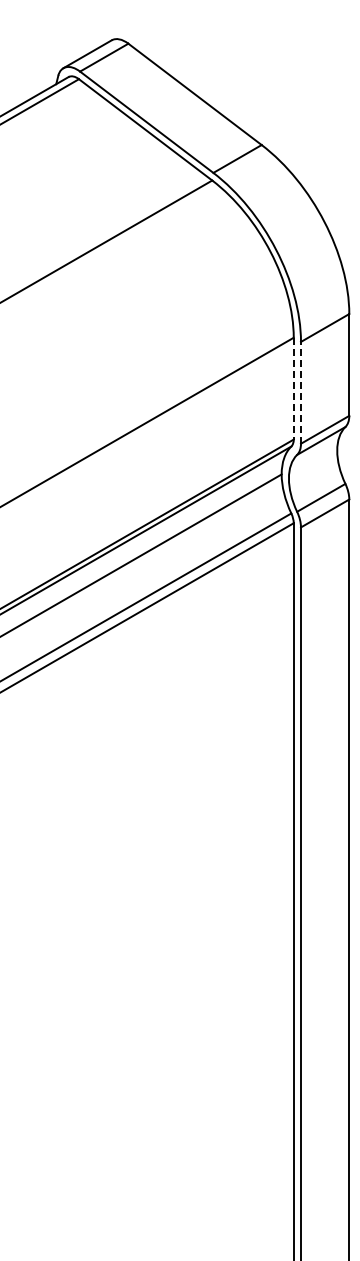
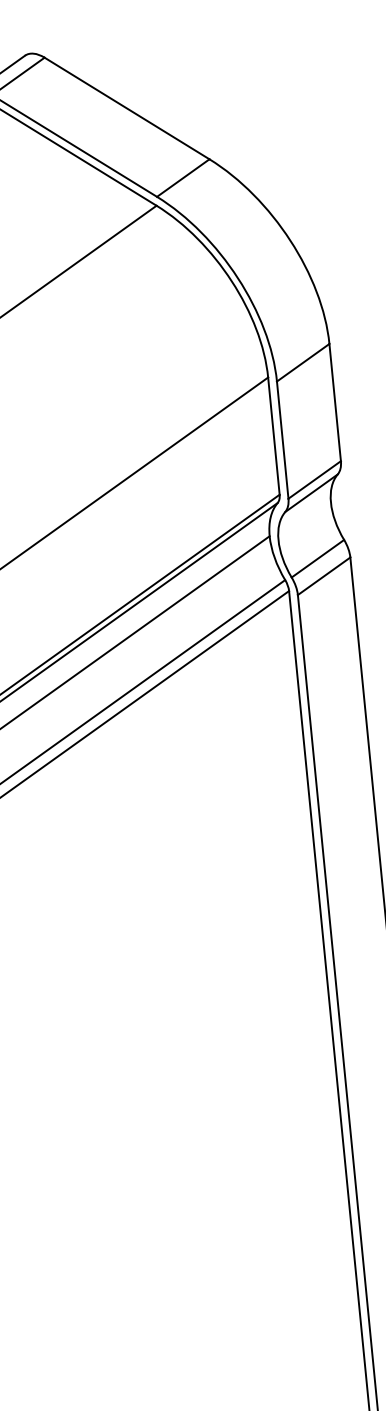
line: (293, 388) -> (273, 435), dashed -> solid
line: (301, 392) -> (283, 439), dashed -> solid

